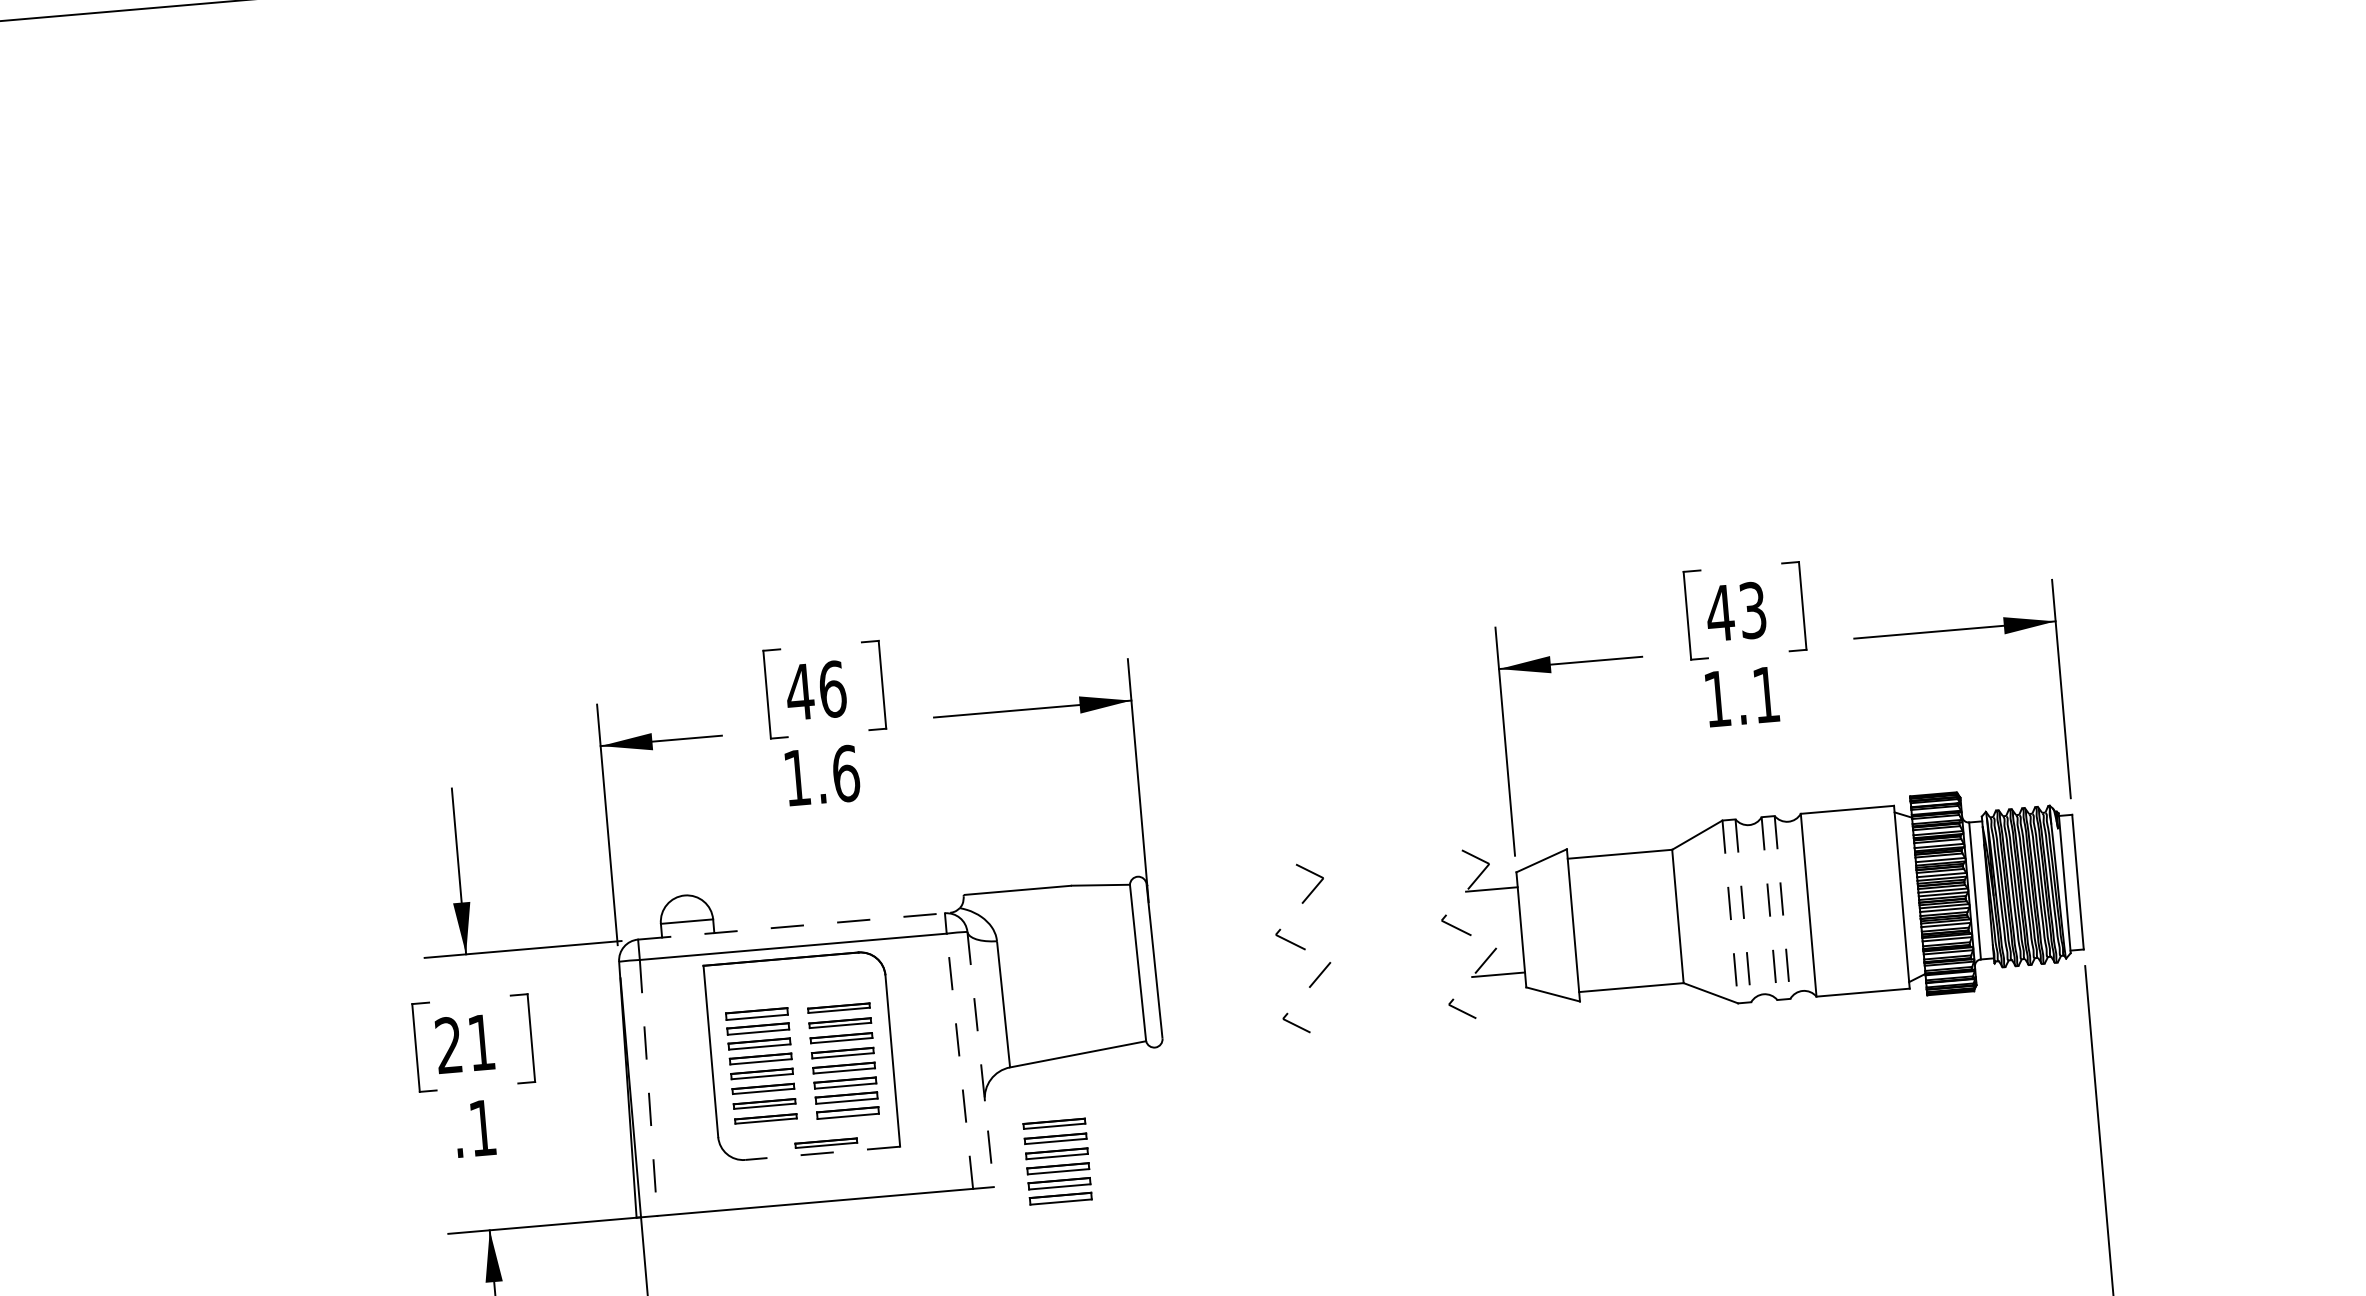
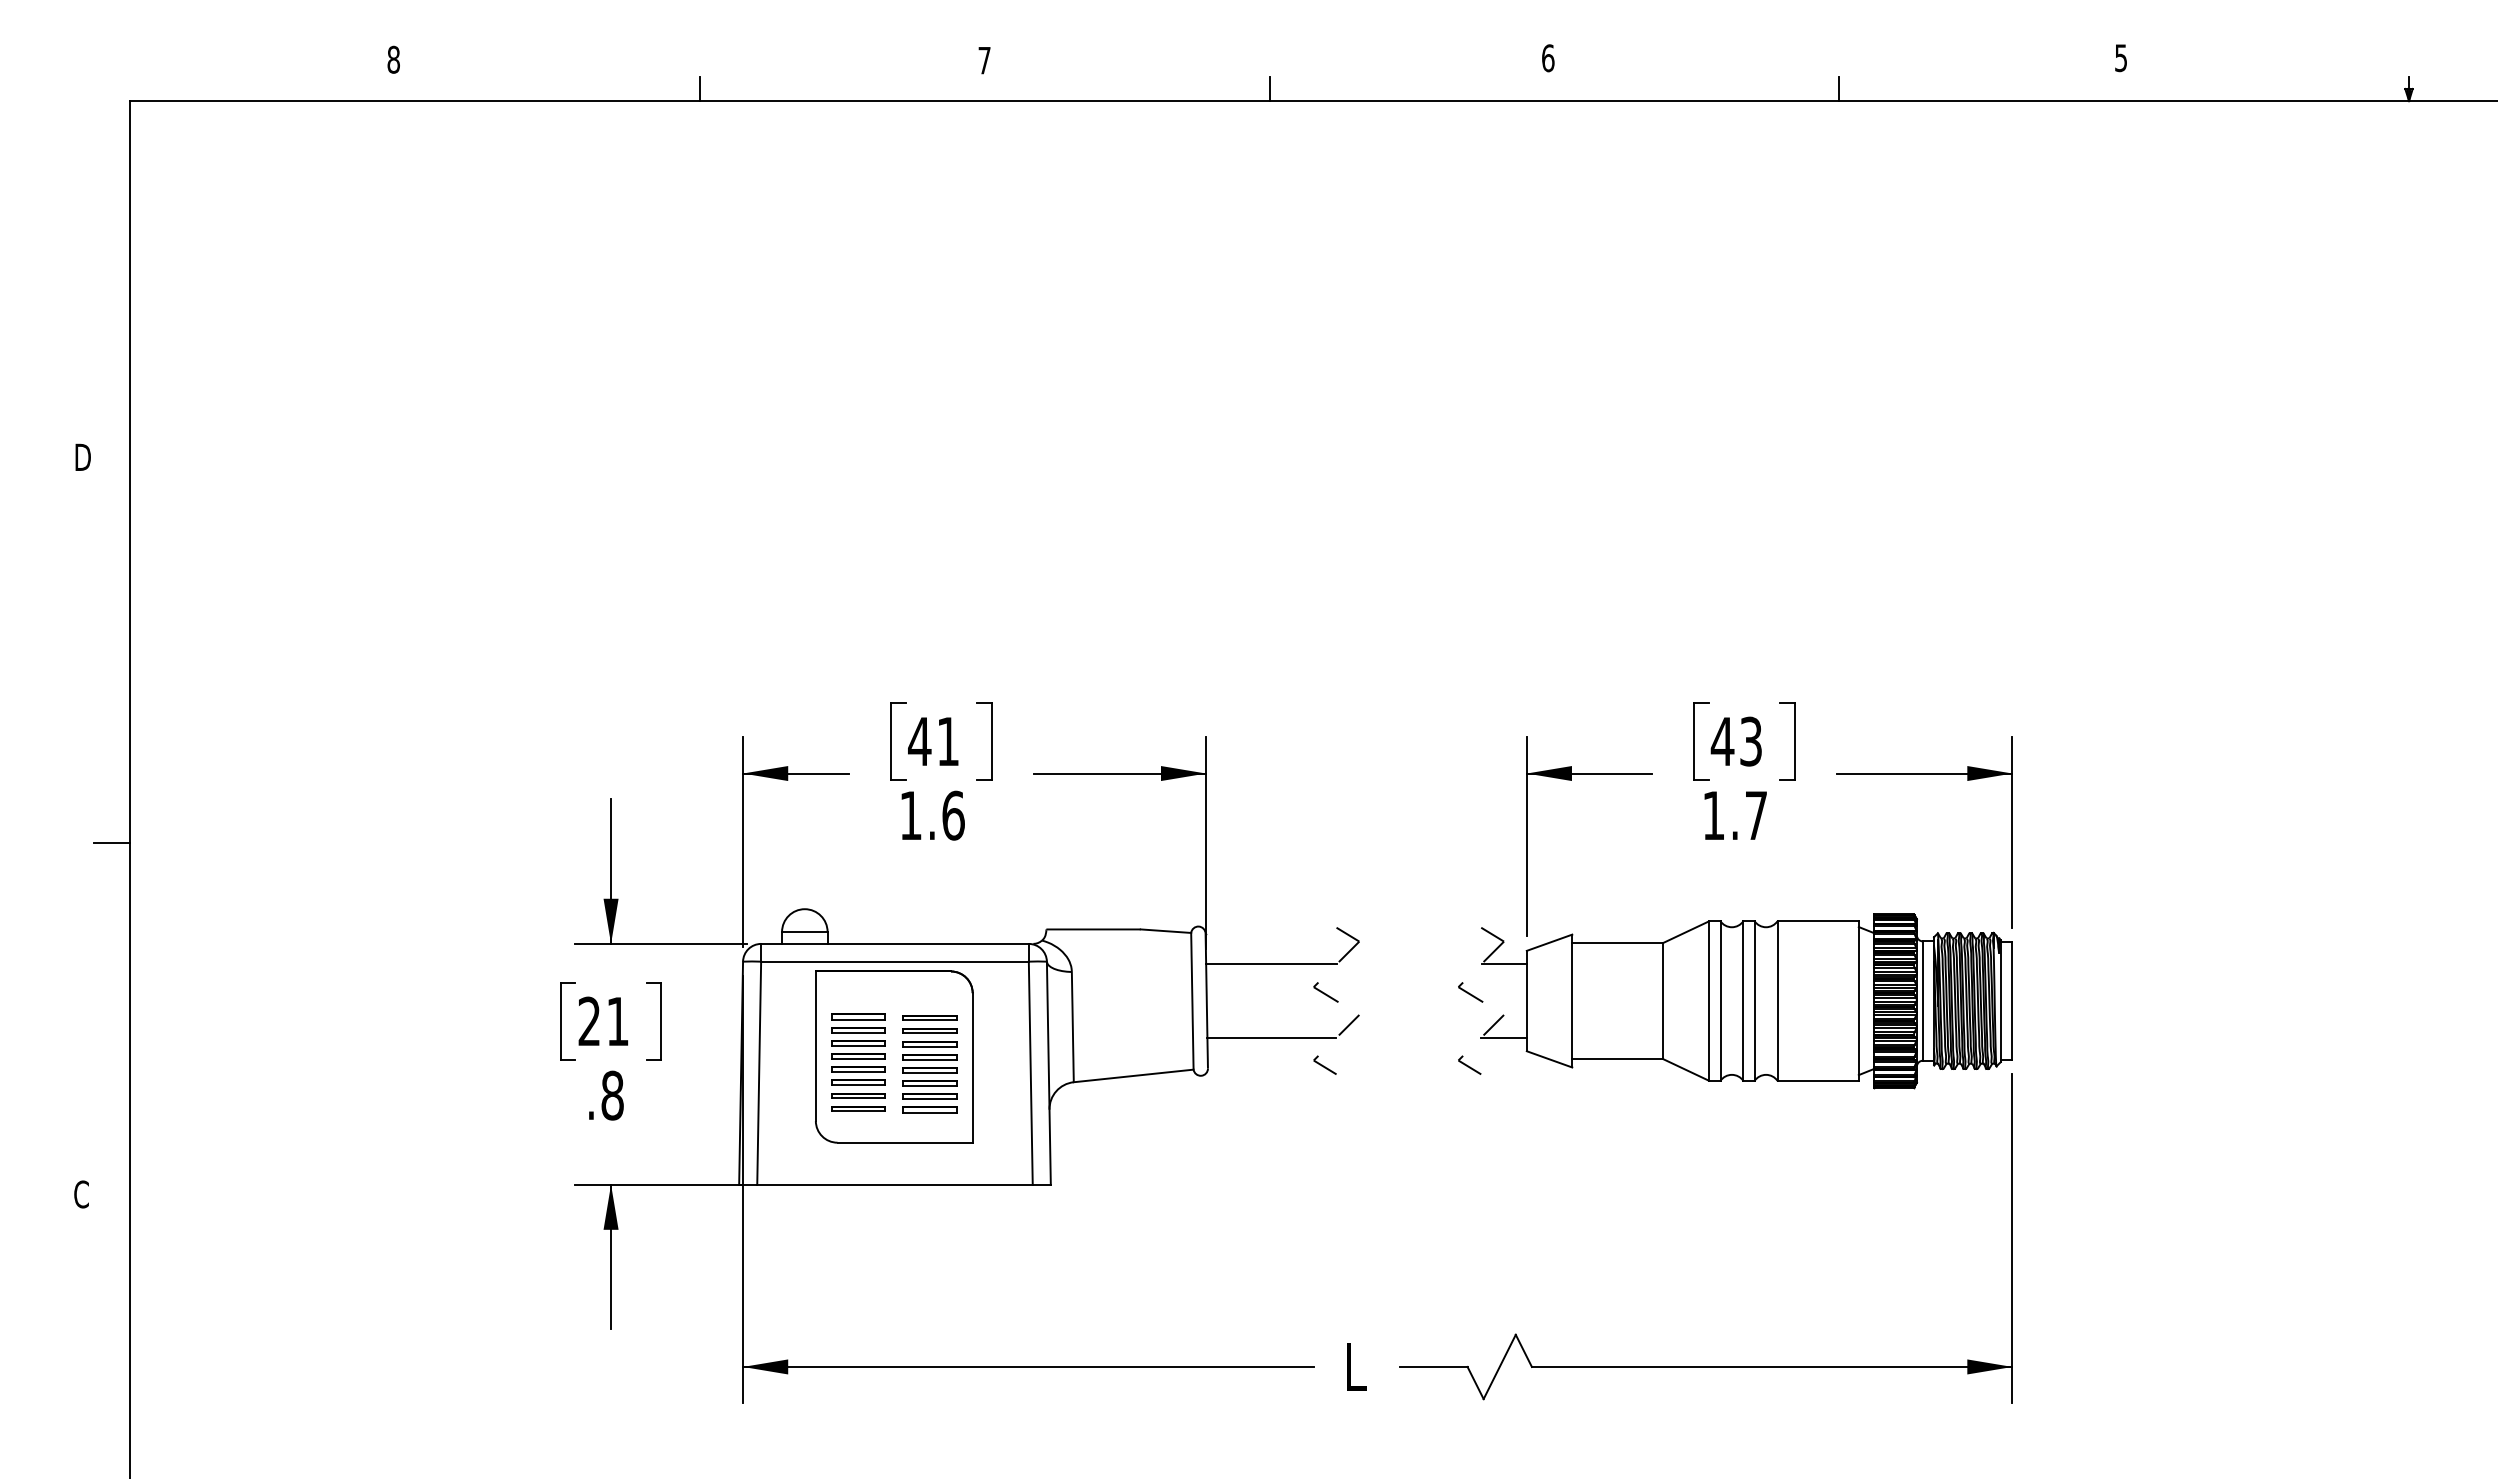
text: (832, 689) -> (948, 741), 46 -> 41
text: (1766, 694) -> (1756, 815), 1.1 -> 1.7
line: (1782, 907) -> (1754, 1001), dashed -> solid
line: (1769, 909) -> (1743, 1001), dashed -> solid
line: (1225, 911) -> (1271, 963), added
line: (1743, 911) -> (1720, 1001), dashed -> solid
line: (1730, 912) -> (1709, 1001), dashed -> solid
line: (790, 926) -> (894, 943), dashed -> solid
line: (1232, 997) -> (1271, 1038), added
line: (980, 1059) -> (1048, 1073), dashed -> solid
line: (959, 1061) -> (1030, 1073), dashed -> solid
line: (648, 1088) -> (759, 1073), dashed -> solid
text: (482, 1127) -> (612, 1095), .1 -> .8
part: (825, 1142) -> (908, 1133), removed
line: (823, 1153) -> (905, 1142), dashed -> solid
part: (1057, 1161) -> (1107, 1167), removed

